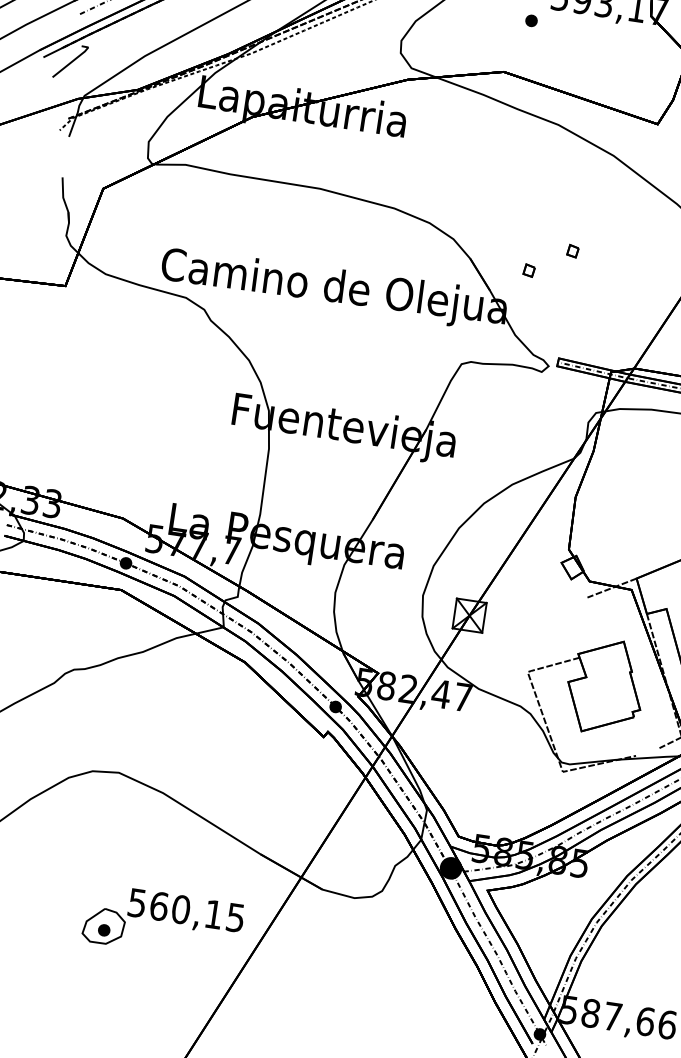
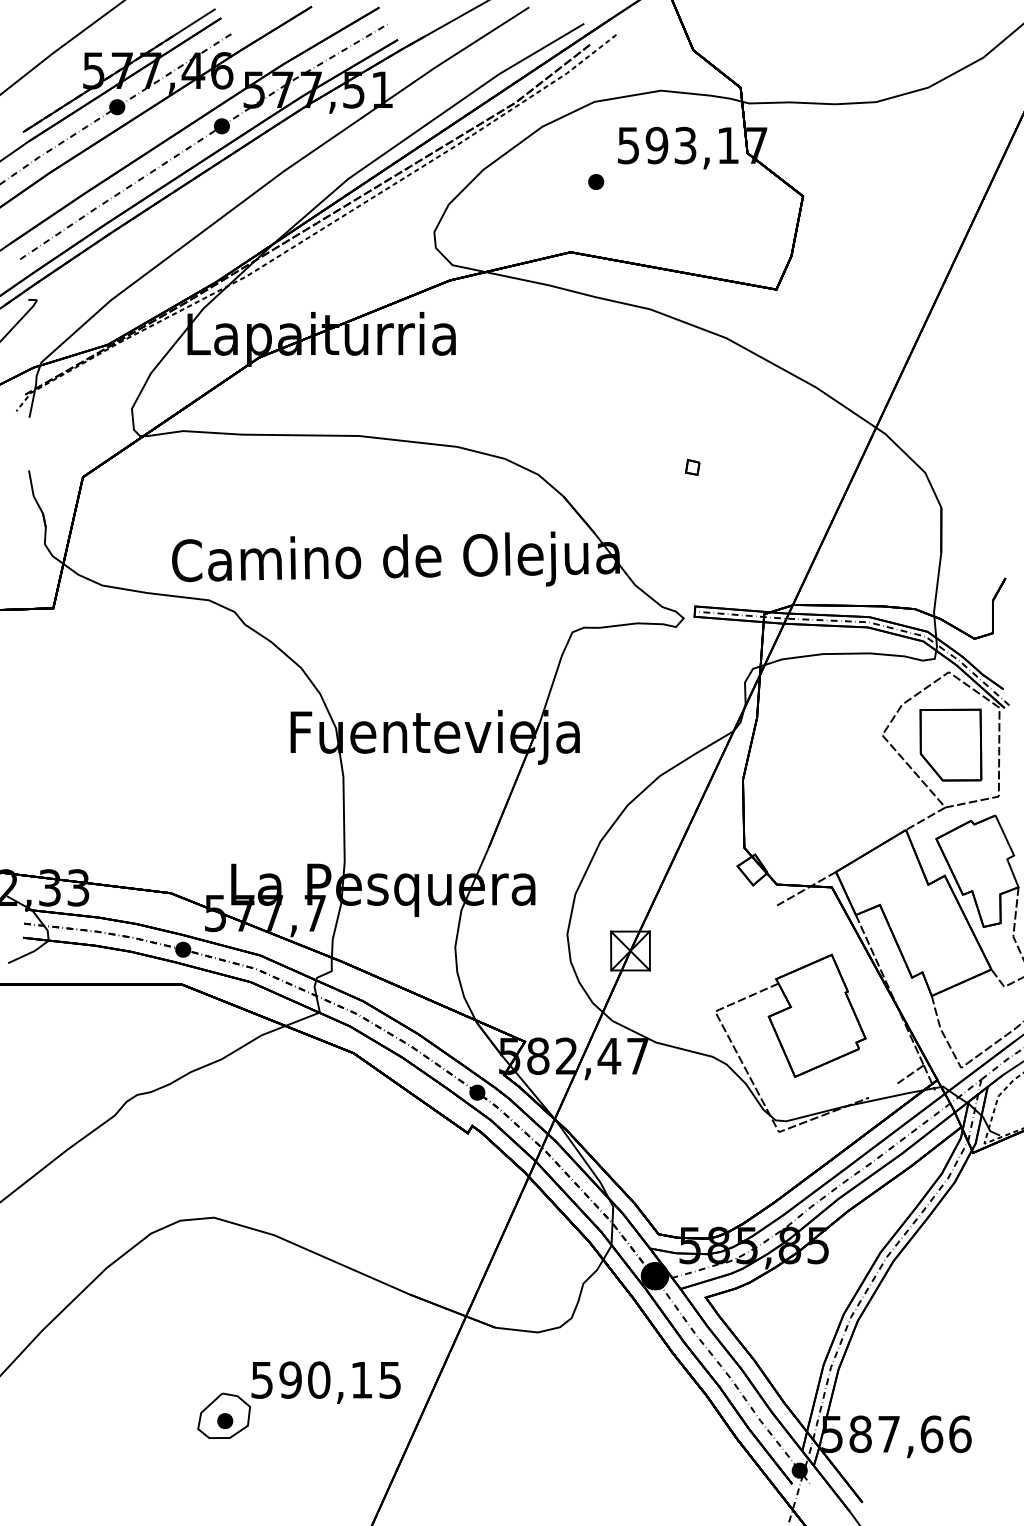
part: (529, 269) -> (640, 499), removed
text: (159, 905) -> (290, 1379), 560,15 -> 590,15

